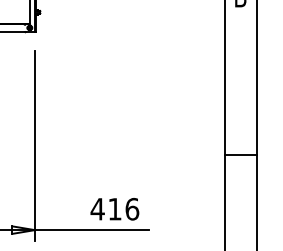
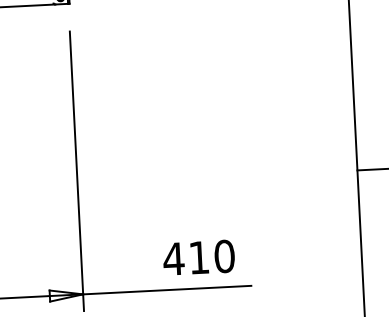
text: (132, 208) -> (224, 255), 416 -> 410

